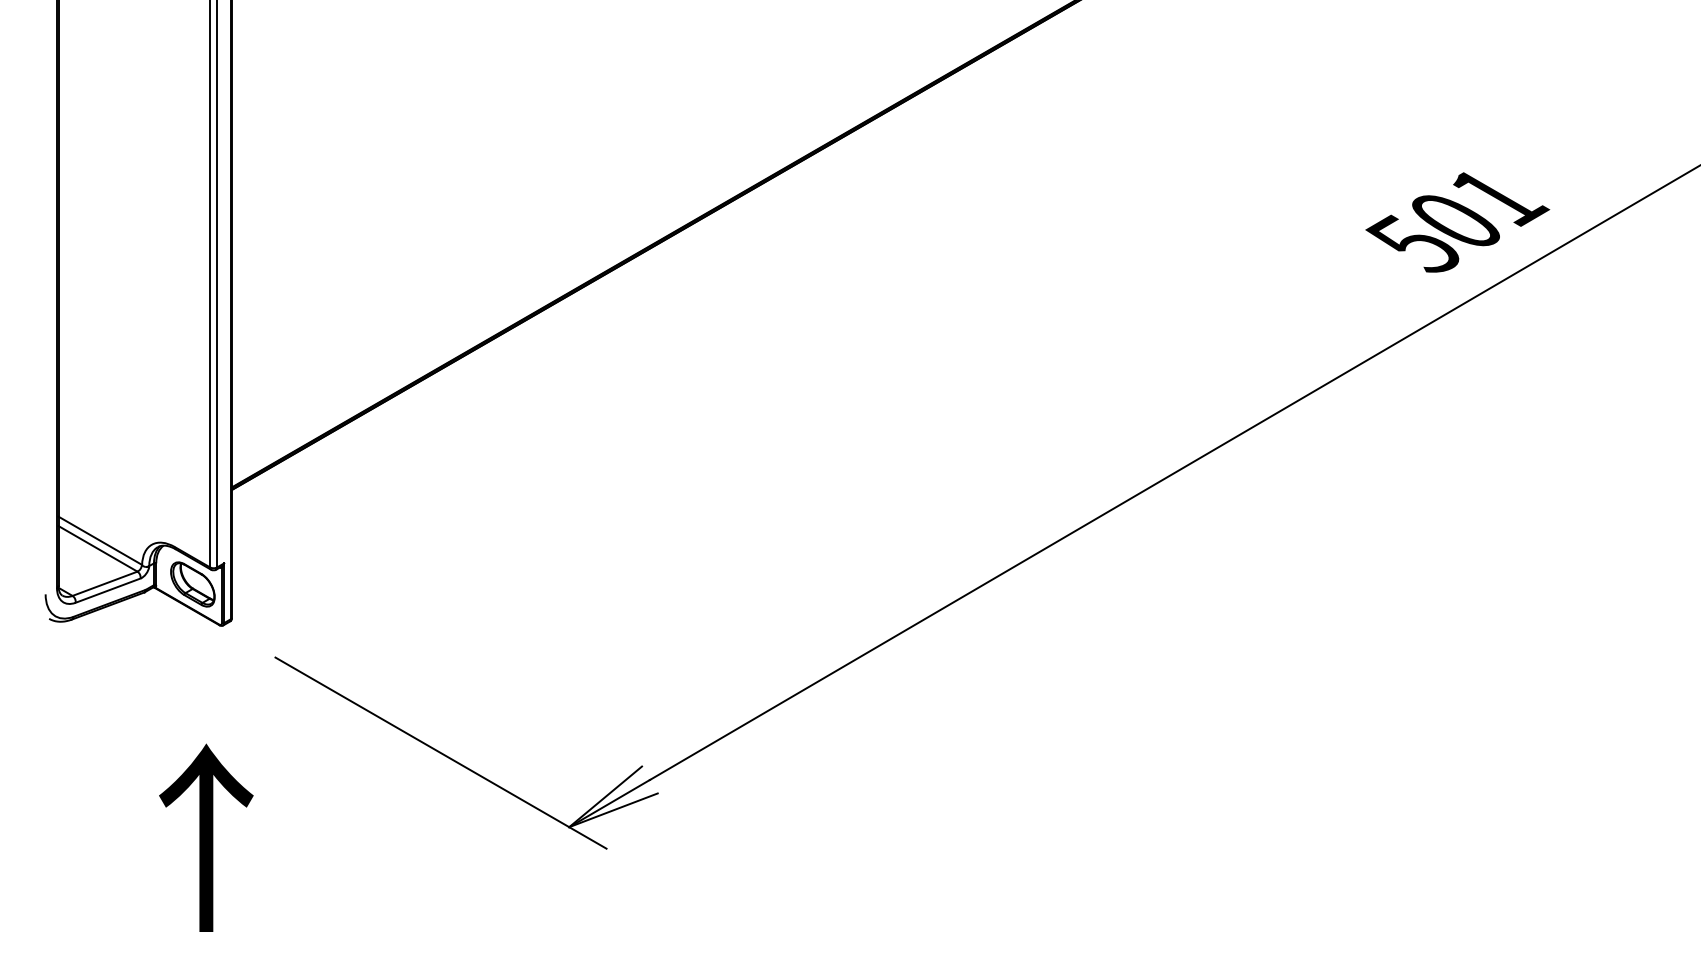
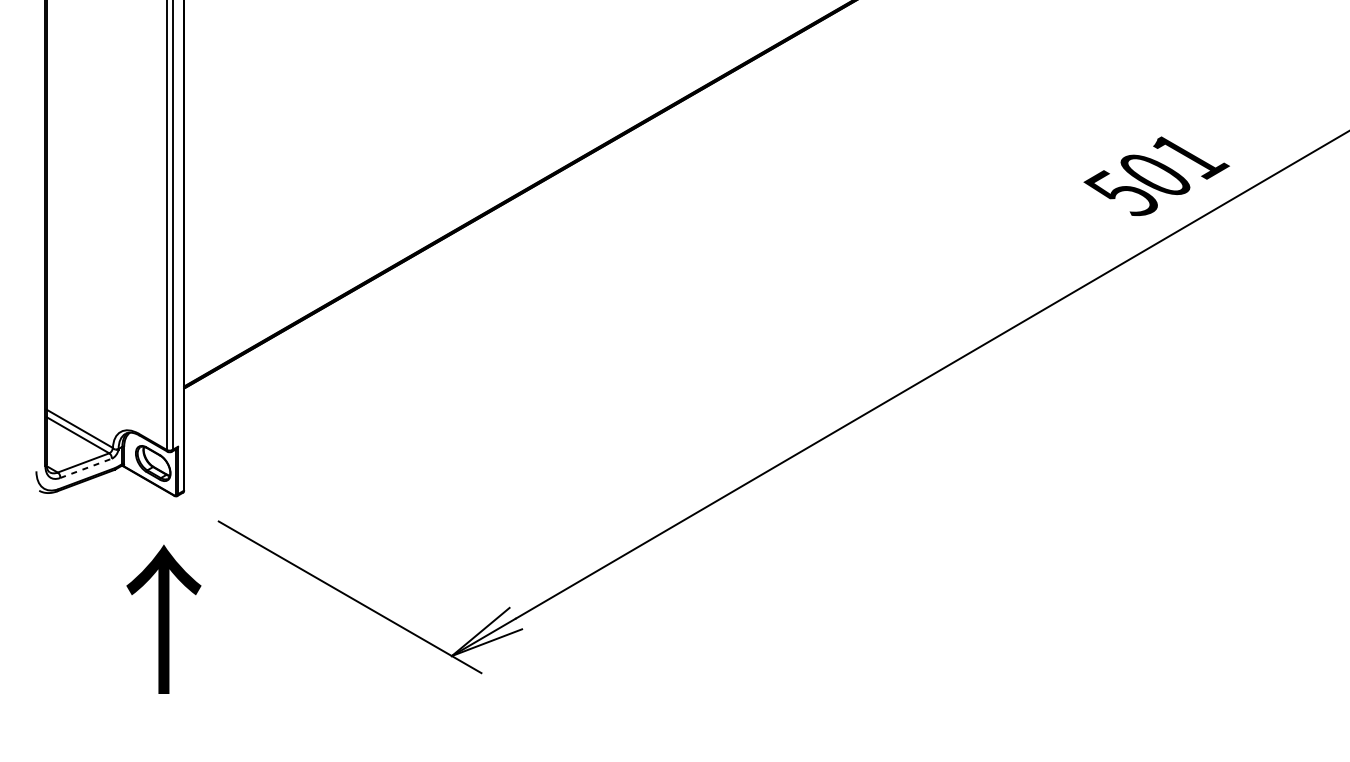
line: (108, 590) -> (86, 468), solid -> dashed
text: (206, 837) -> (164, 619), moved

